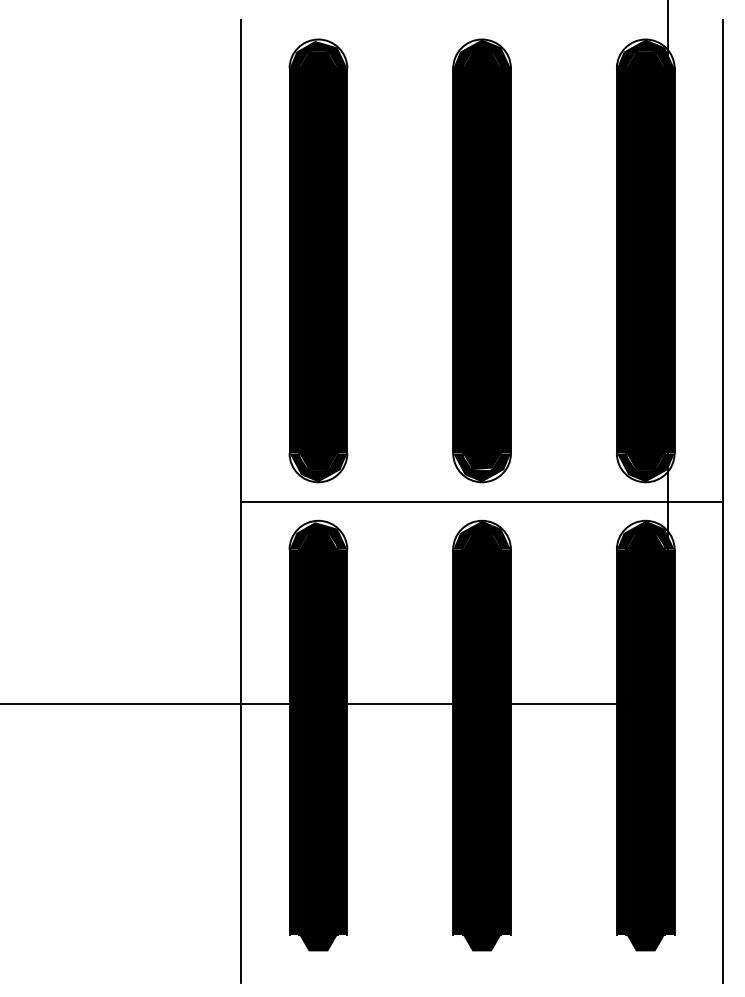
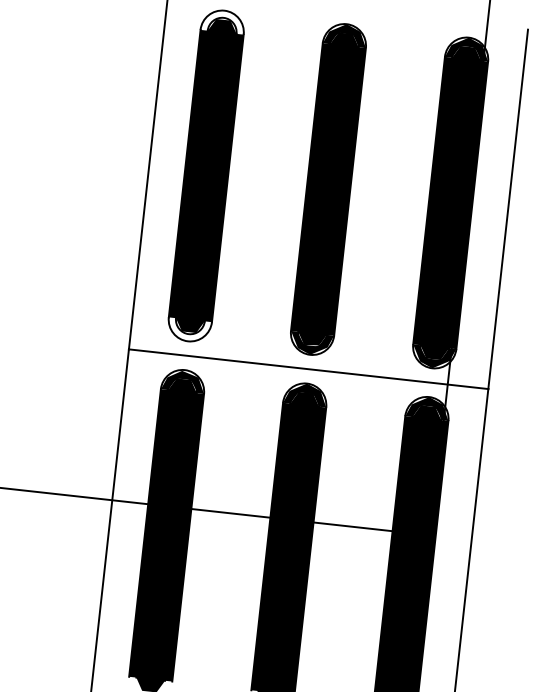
fill: (318, 54) -> (223, 21), removed
fill: (318, 467) -> (189, 330), removed

